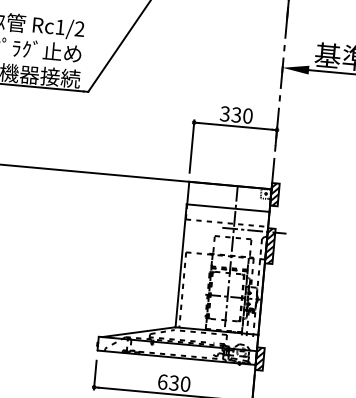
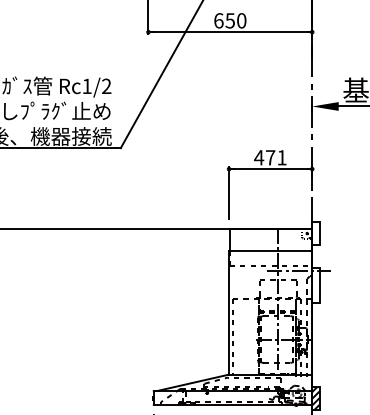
text: (236, 114) -> (270, 157), 330 -> 471
hatch: (274, 194) -> (315, 233), removed
hatch: (269, 245) -> (315, 284), removed

